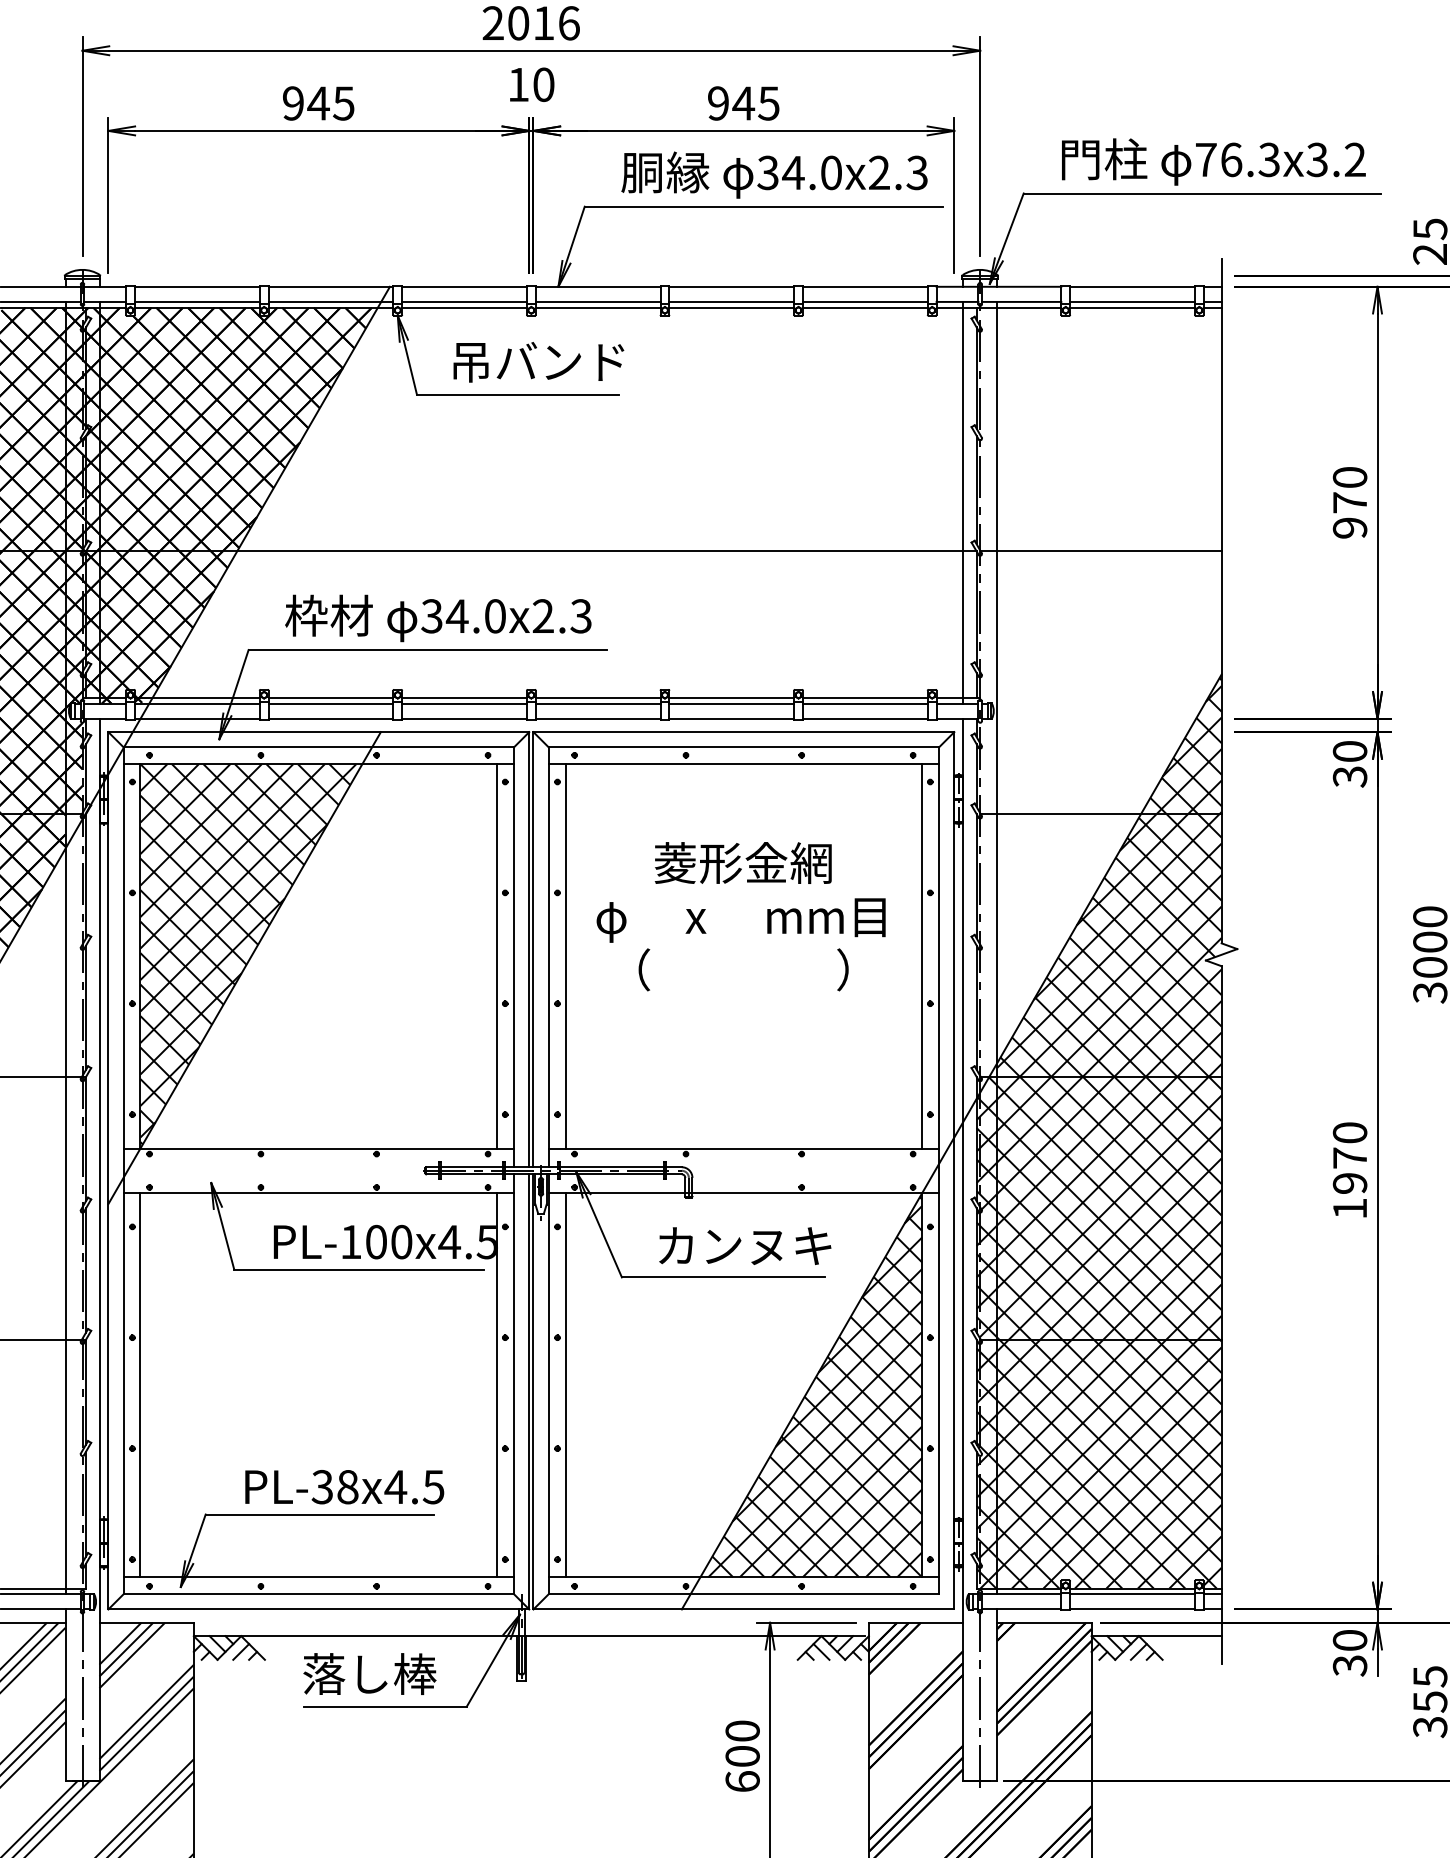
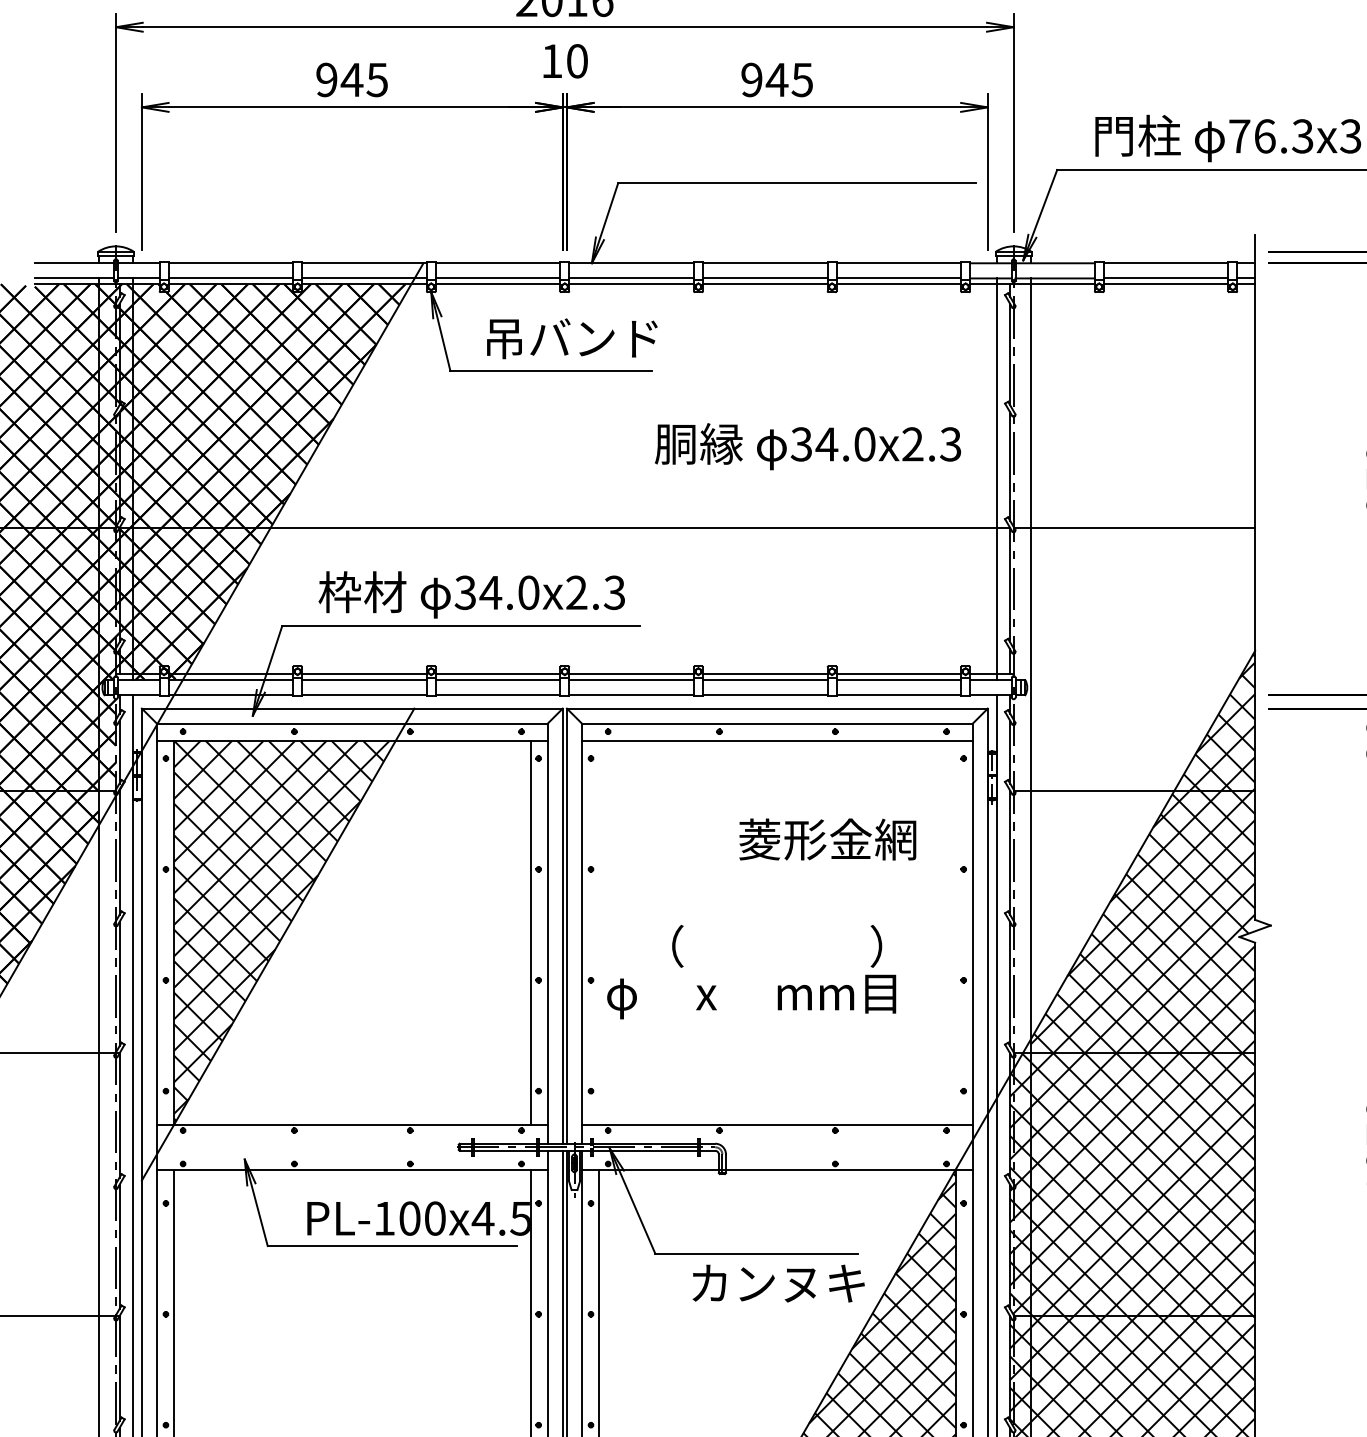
text: (774, 174) -> (807, 445), moved
text: (742, 862) -> (826, 838), moved
text: (740, 920) -> (750, 996), moved
line: (565, 956) -> (598, 932), removed
line: (922, 956) -> (955, 932), removed
text: (745, 1245) -> (778, 1282), moved

